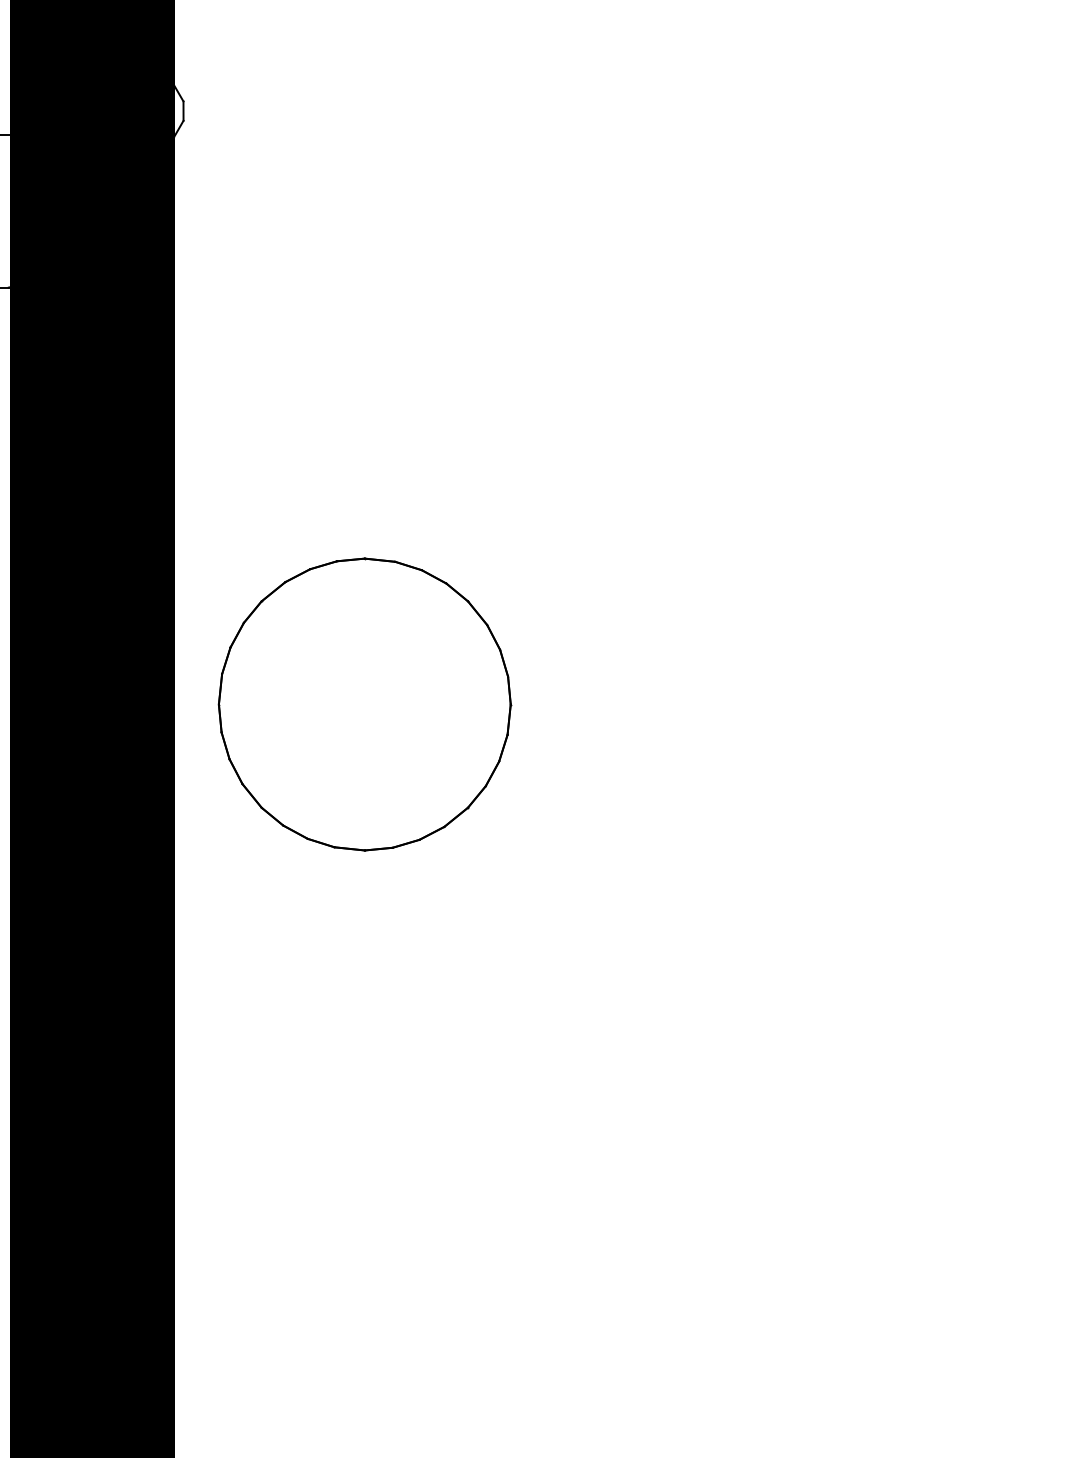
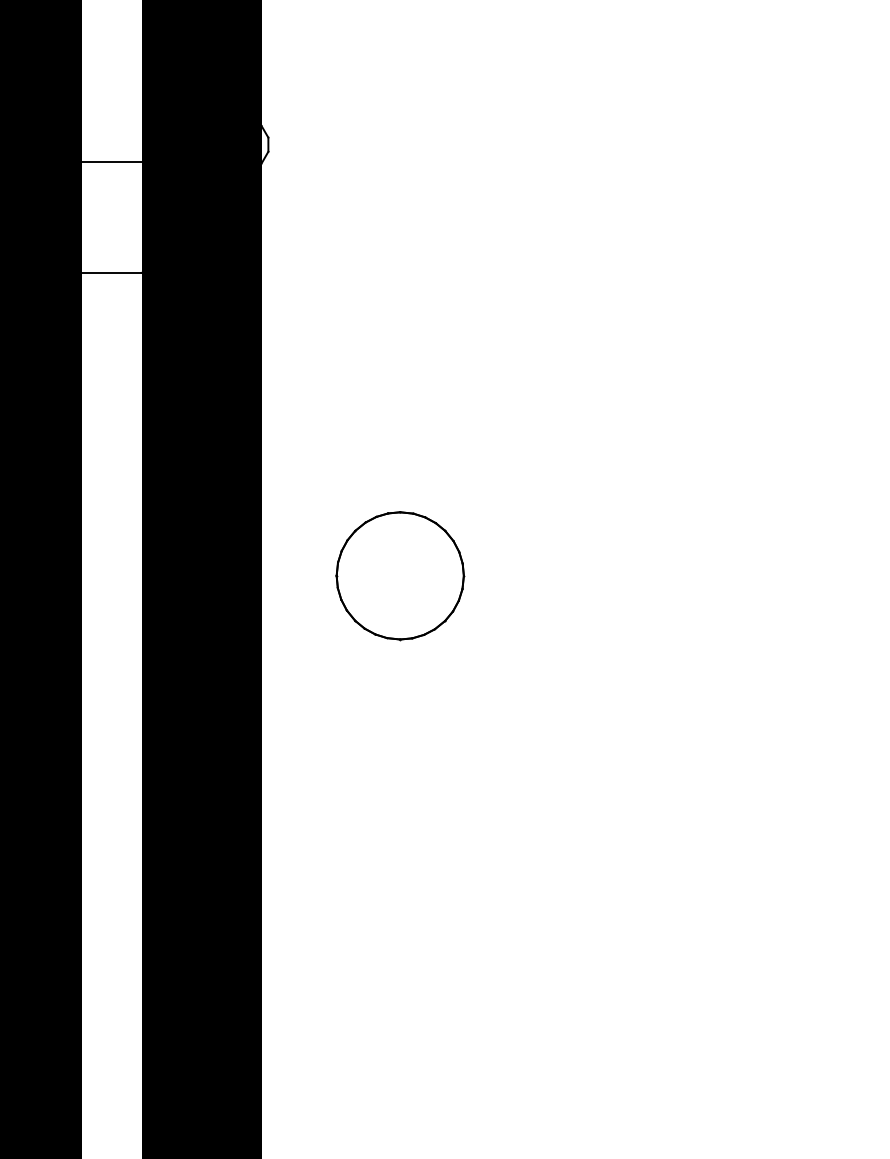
part: (365, 704) -> (400, 575), size x0.6

